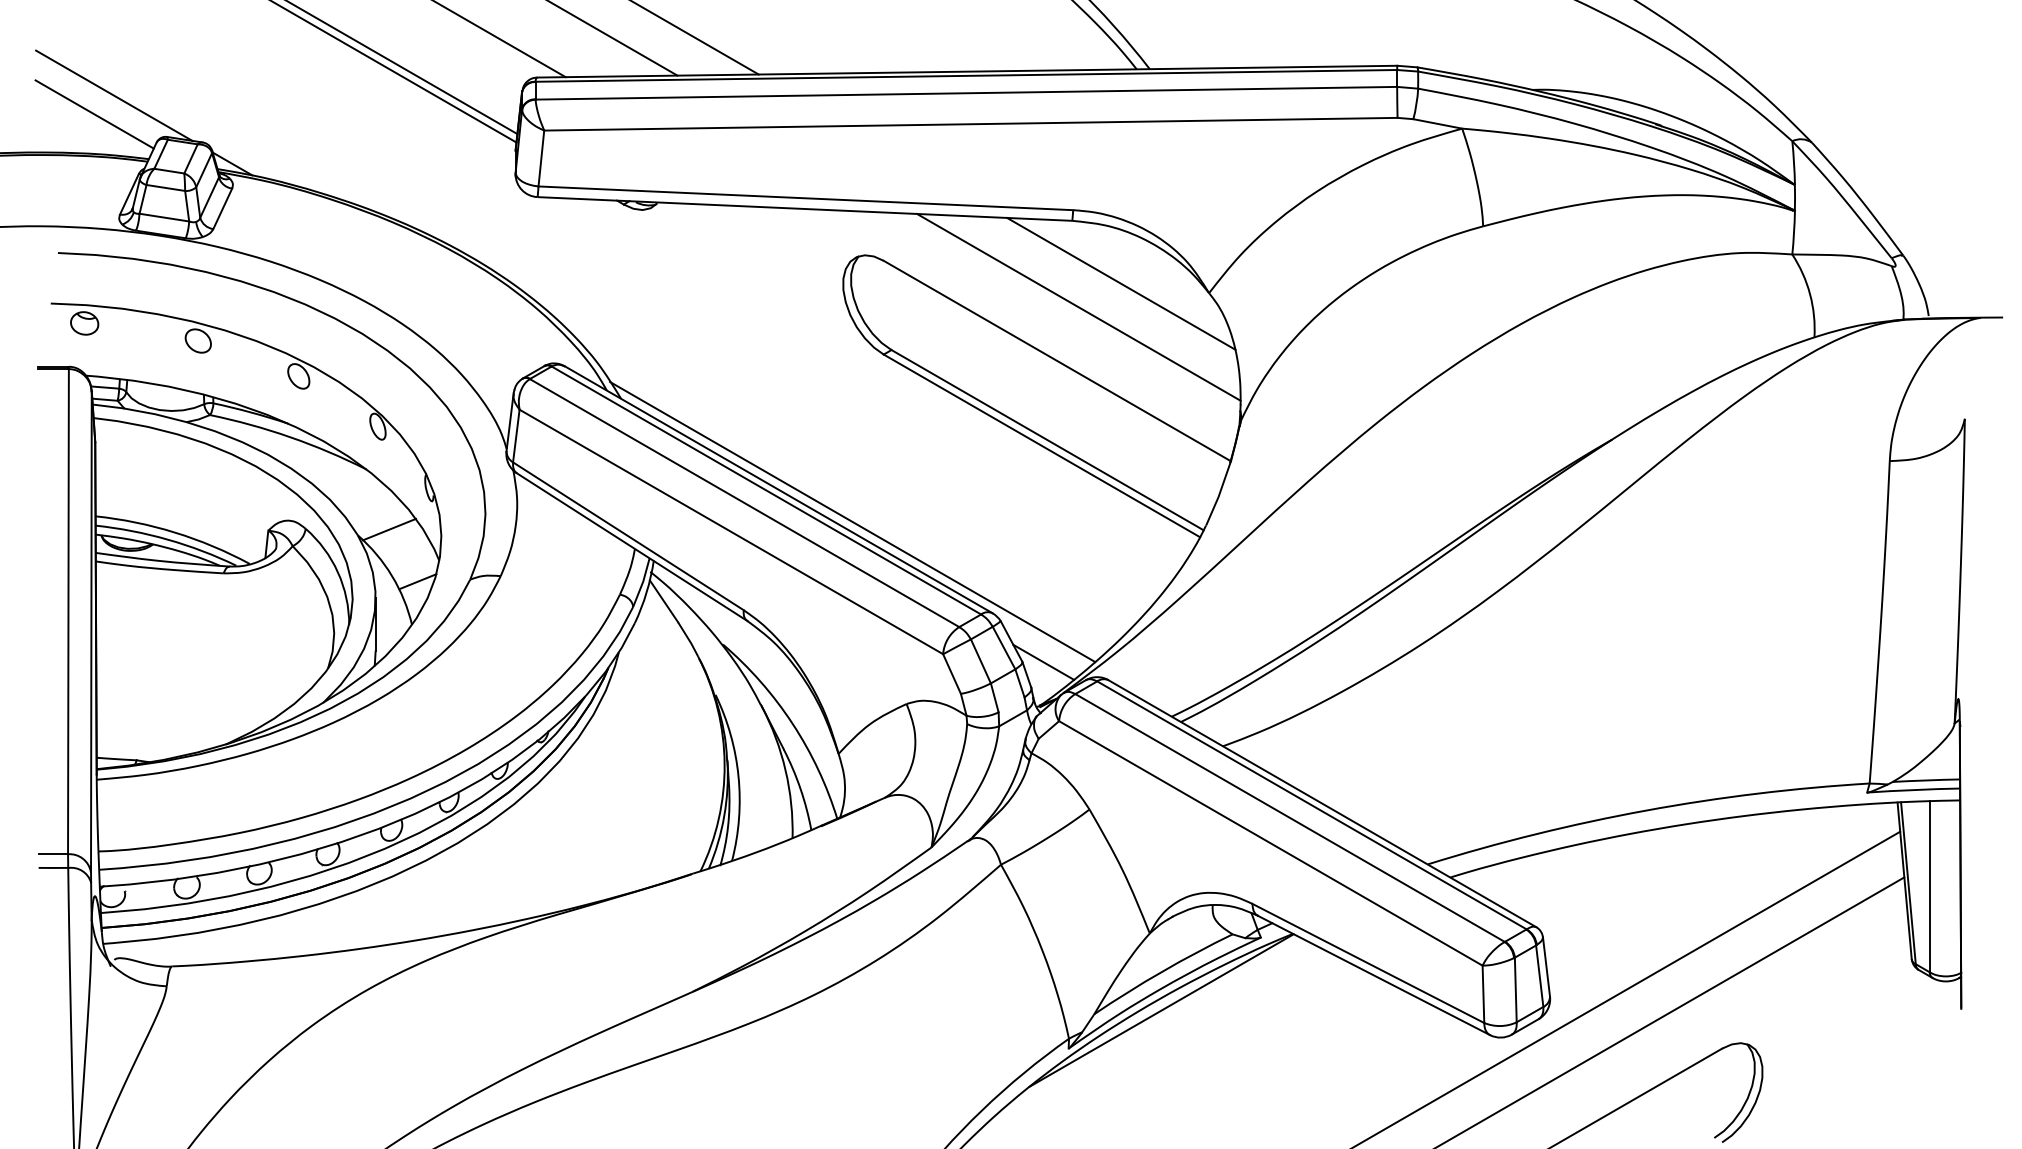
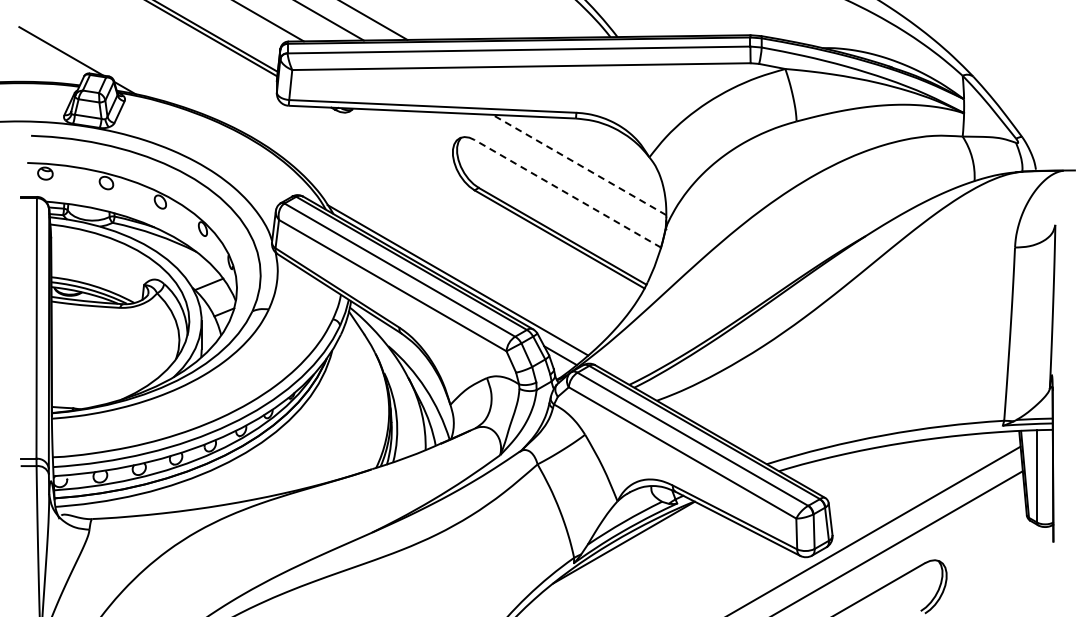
line: (94, 114) -> (50, 61), removed
line: (1119, 284) -> (601, 152), removed
line: (1077, 306) -> (578, 164), solid -> dashed
line: (1056, 360) -> (567, 193), solid -> dashed

